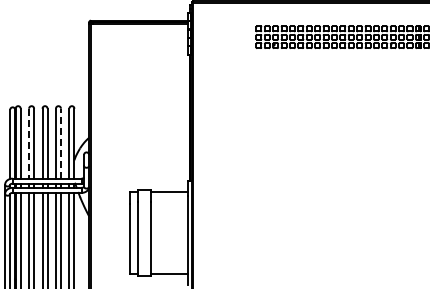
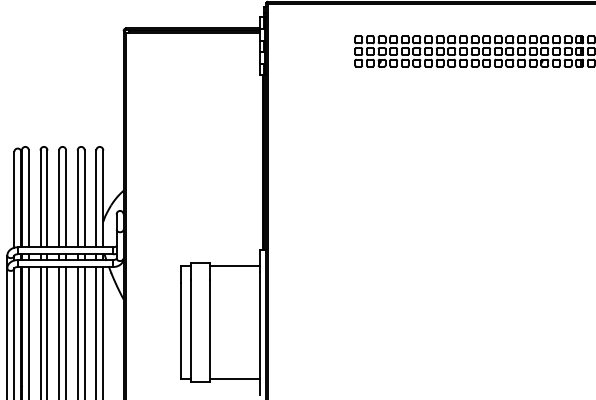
line: (29, 143) -> (41, 198), dashed -> solid
line: (61, 143) -> (85, 198), dashed -> solid

